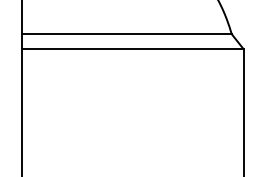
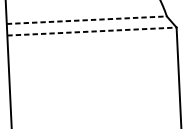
line: (126, 34) -> (86, 20), solid -> dashed
line: (132, 49) -> (91, 31), solid -> dashed

